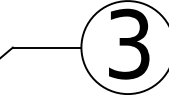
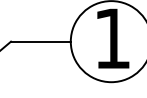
text: (129, 43) -> (112, 38), 3 -> 1

